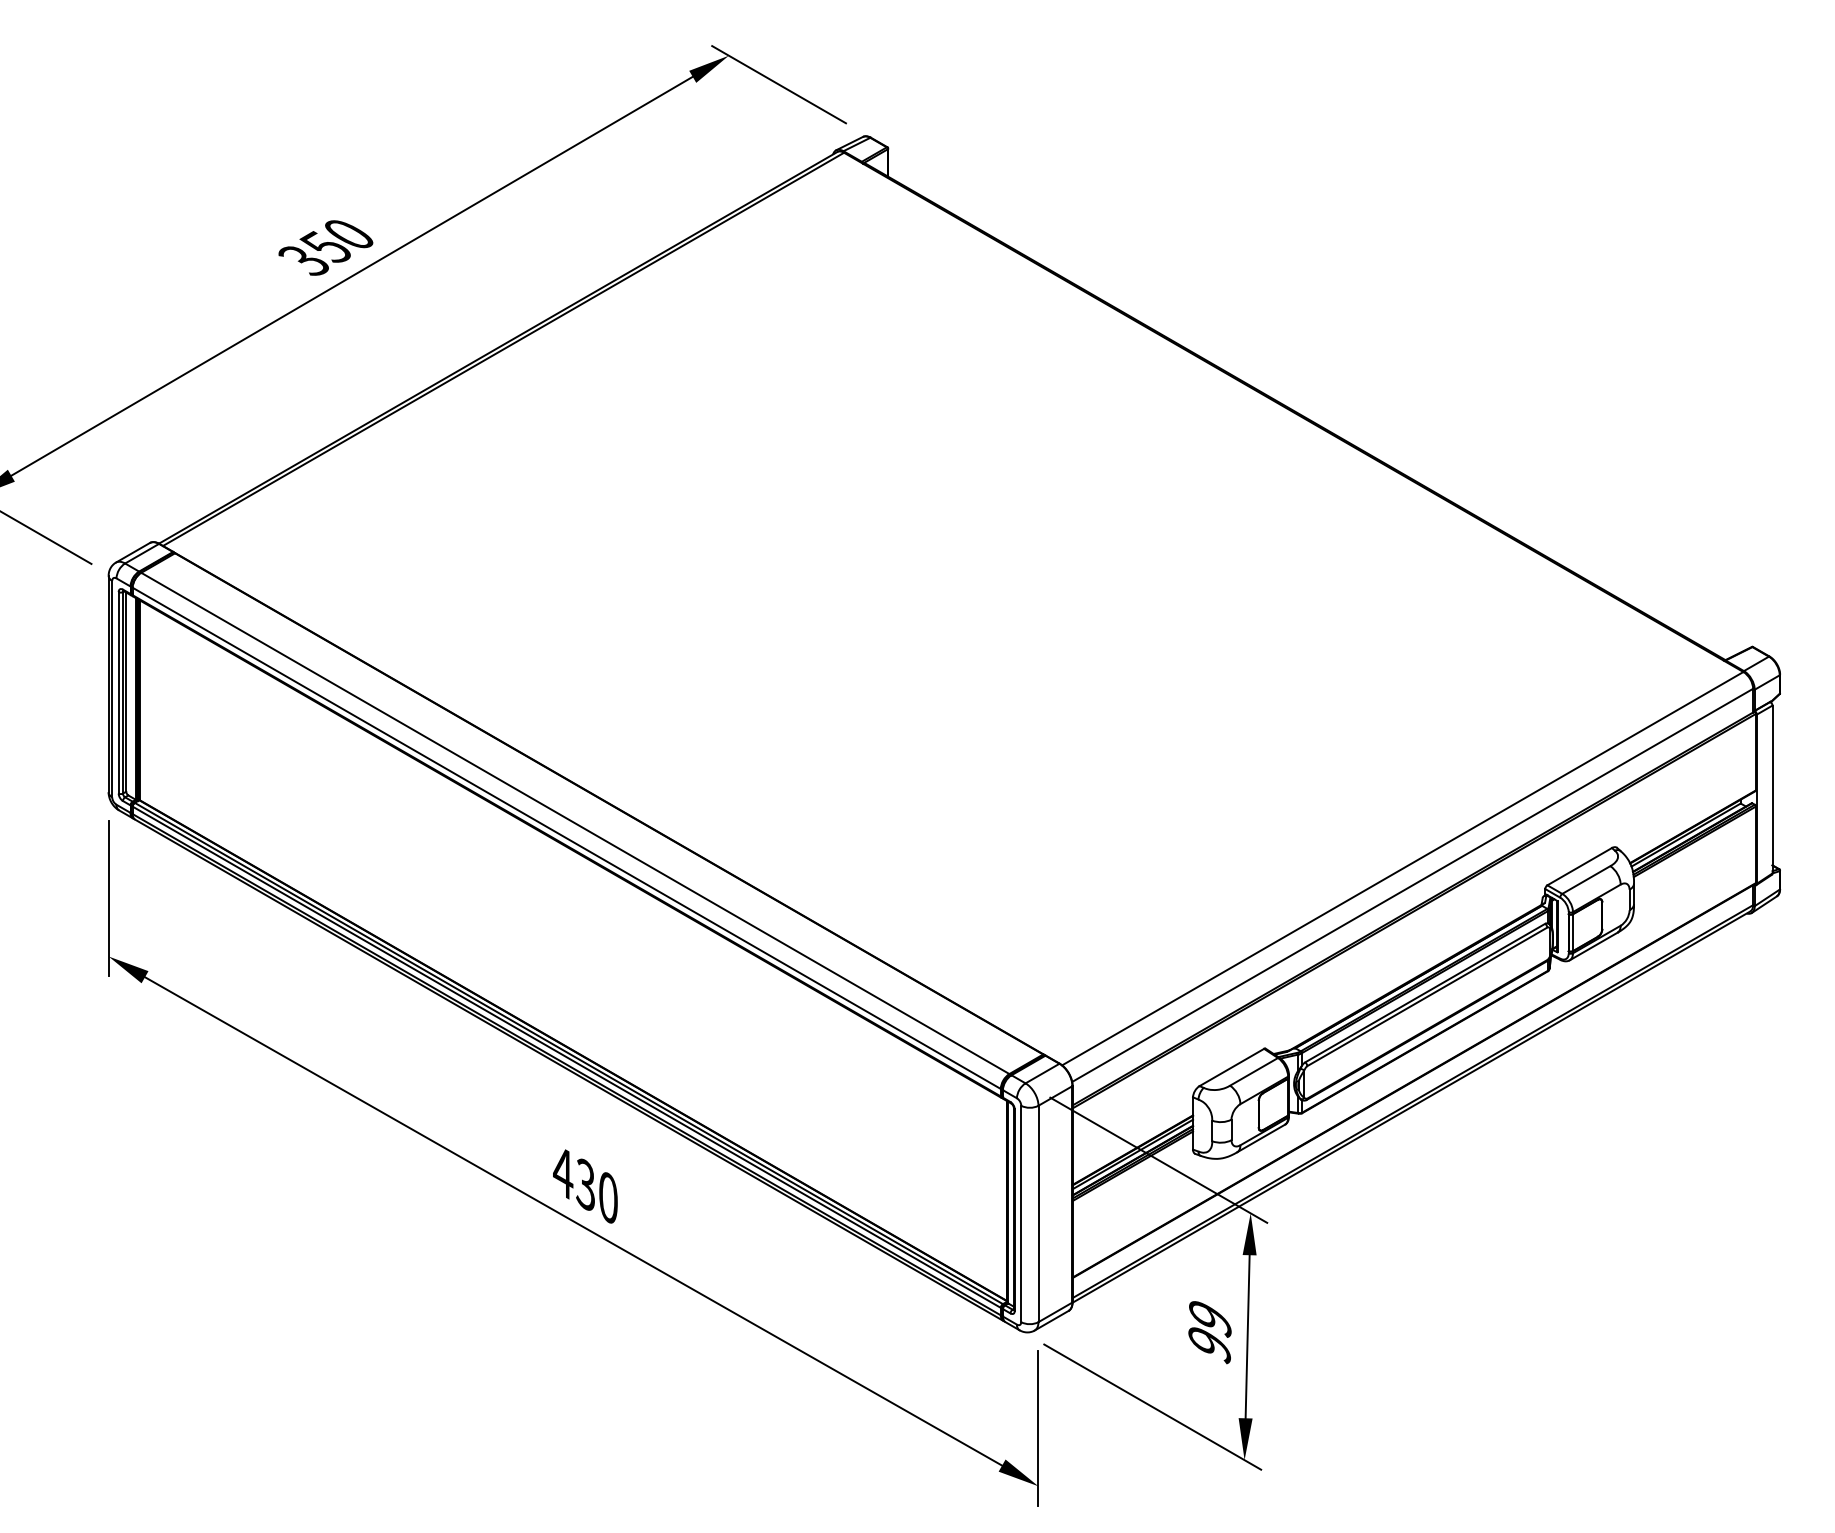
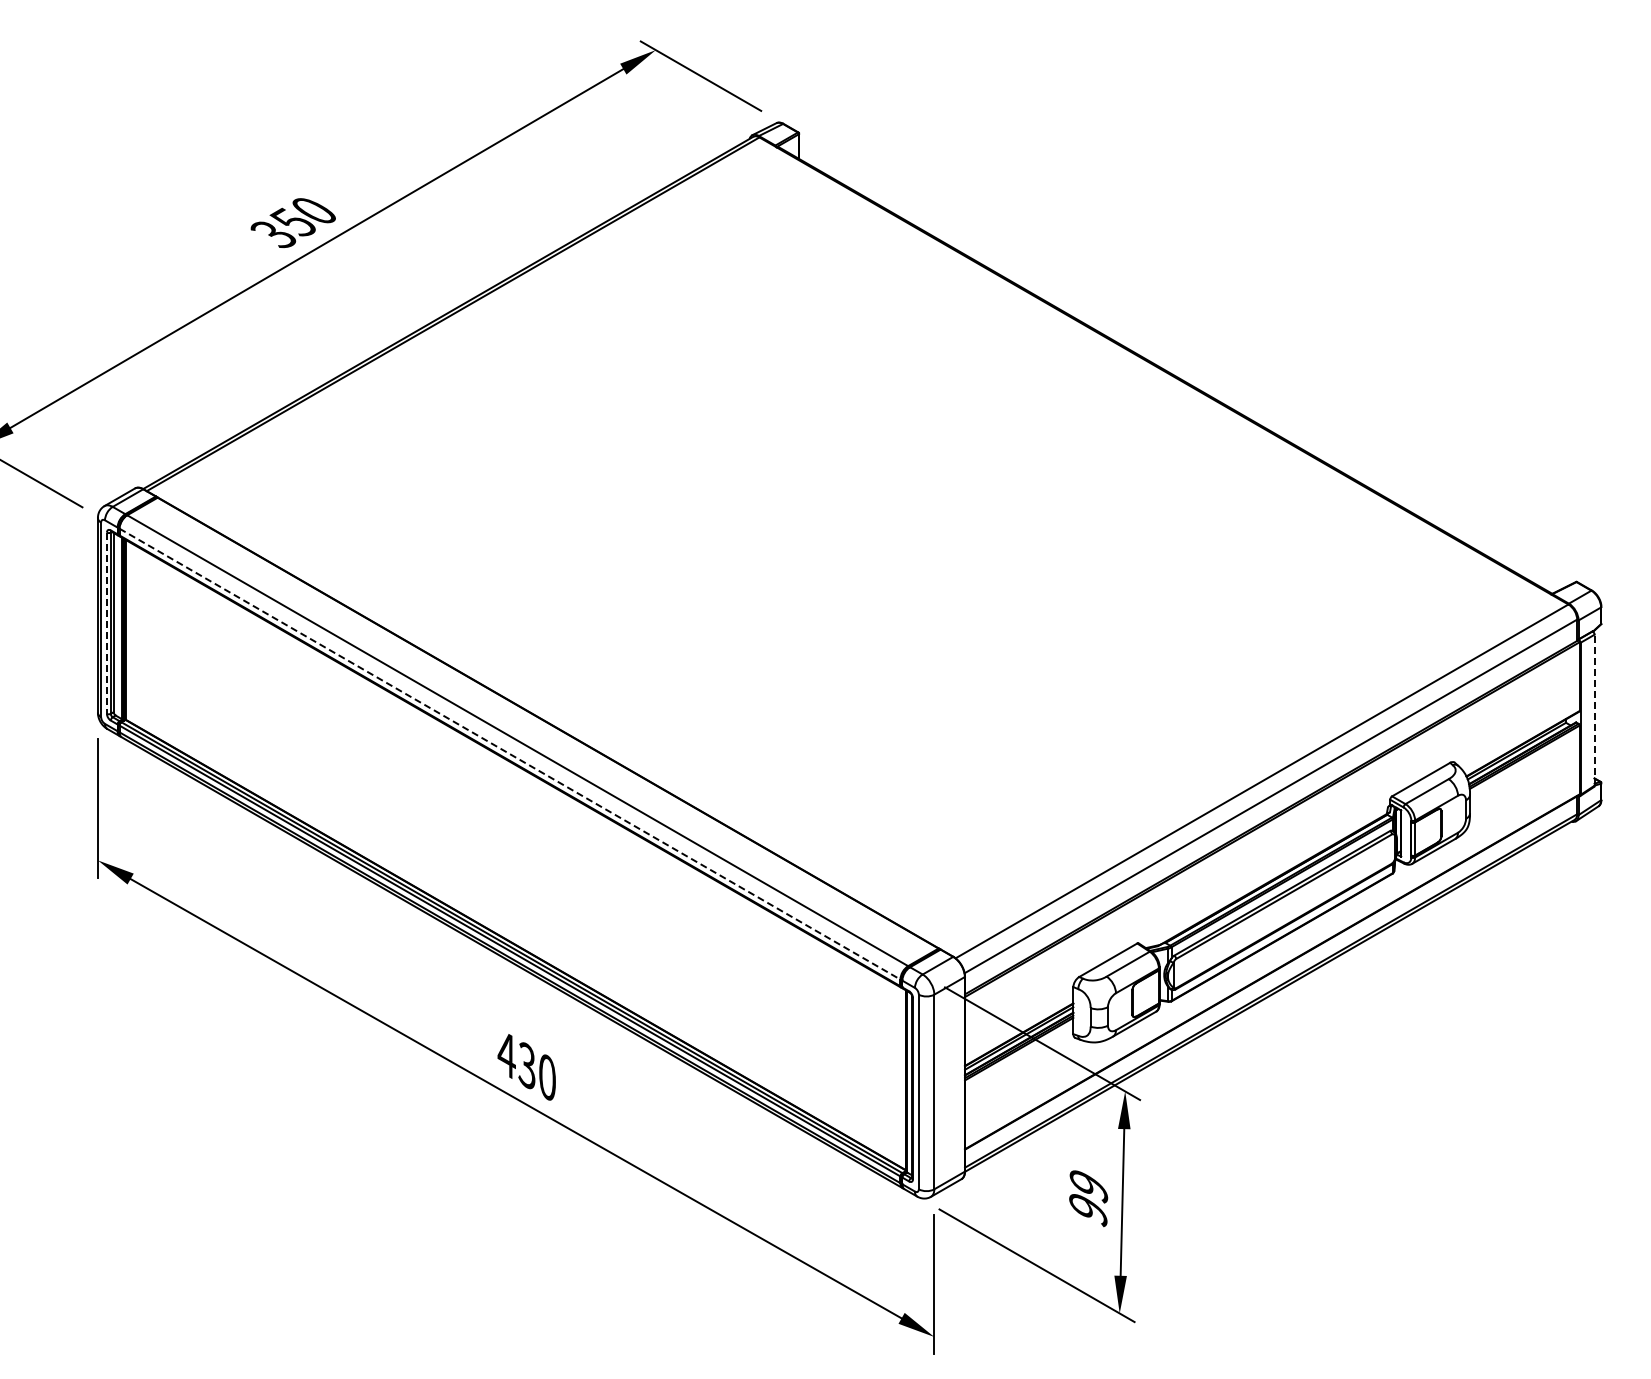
line: (118, 693) -> (106, 623), solid -> dashed
line: (1772, 788) -> (1594, 709), solid -> dashed
line: (566, 838) -> (509, 754), solid -> dashed

